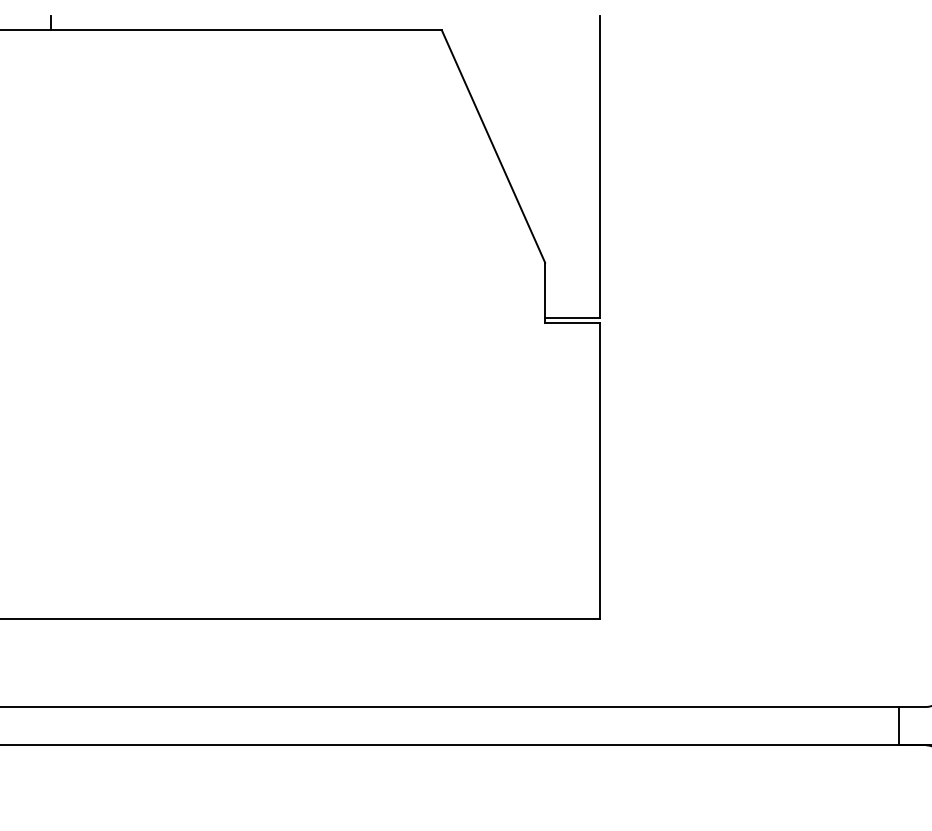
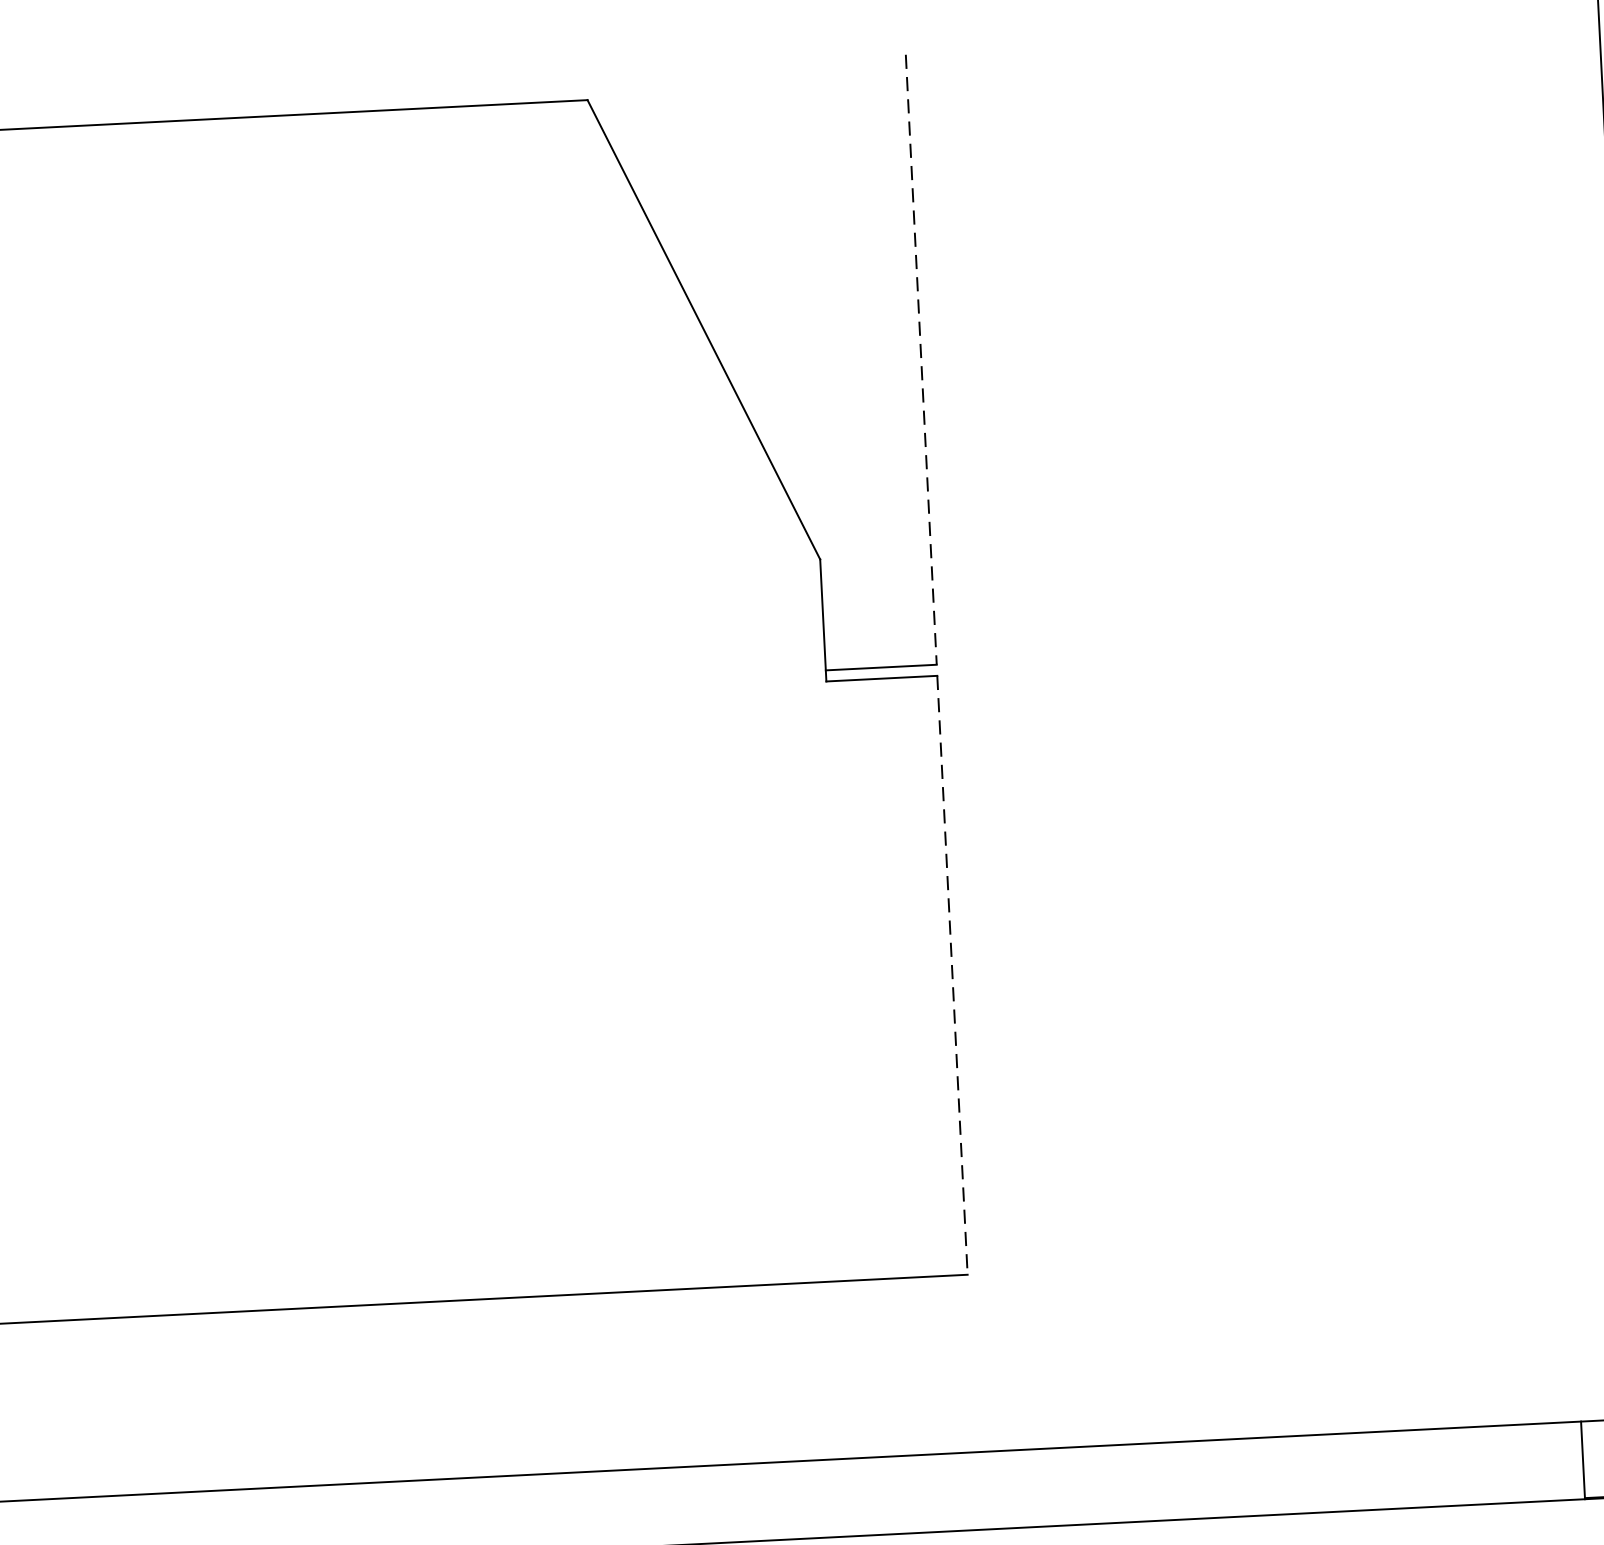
line: (599, 166) -> (920, 359), solid -> dashed
line: (599, 471) -> (951, 976), solid -> dashed

